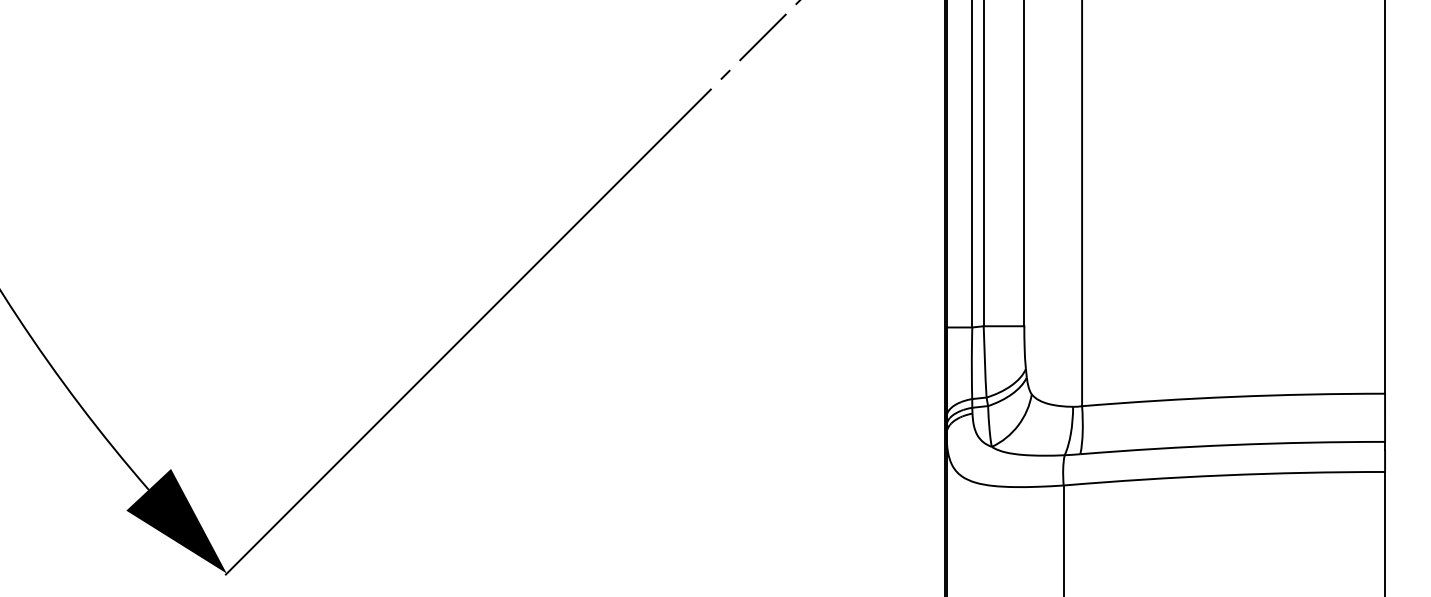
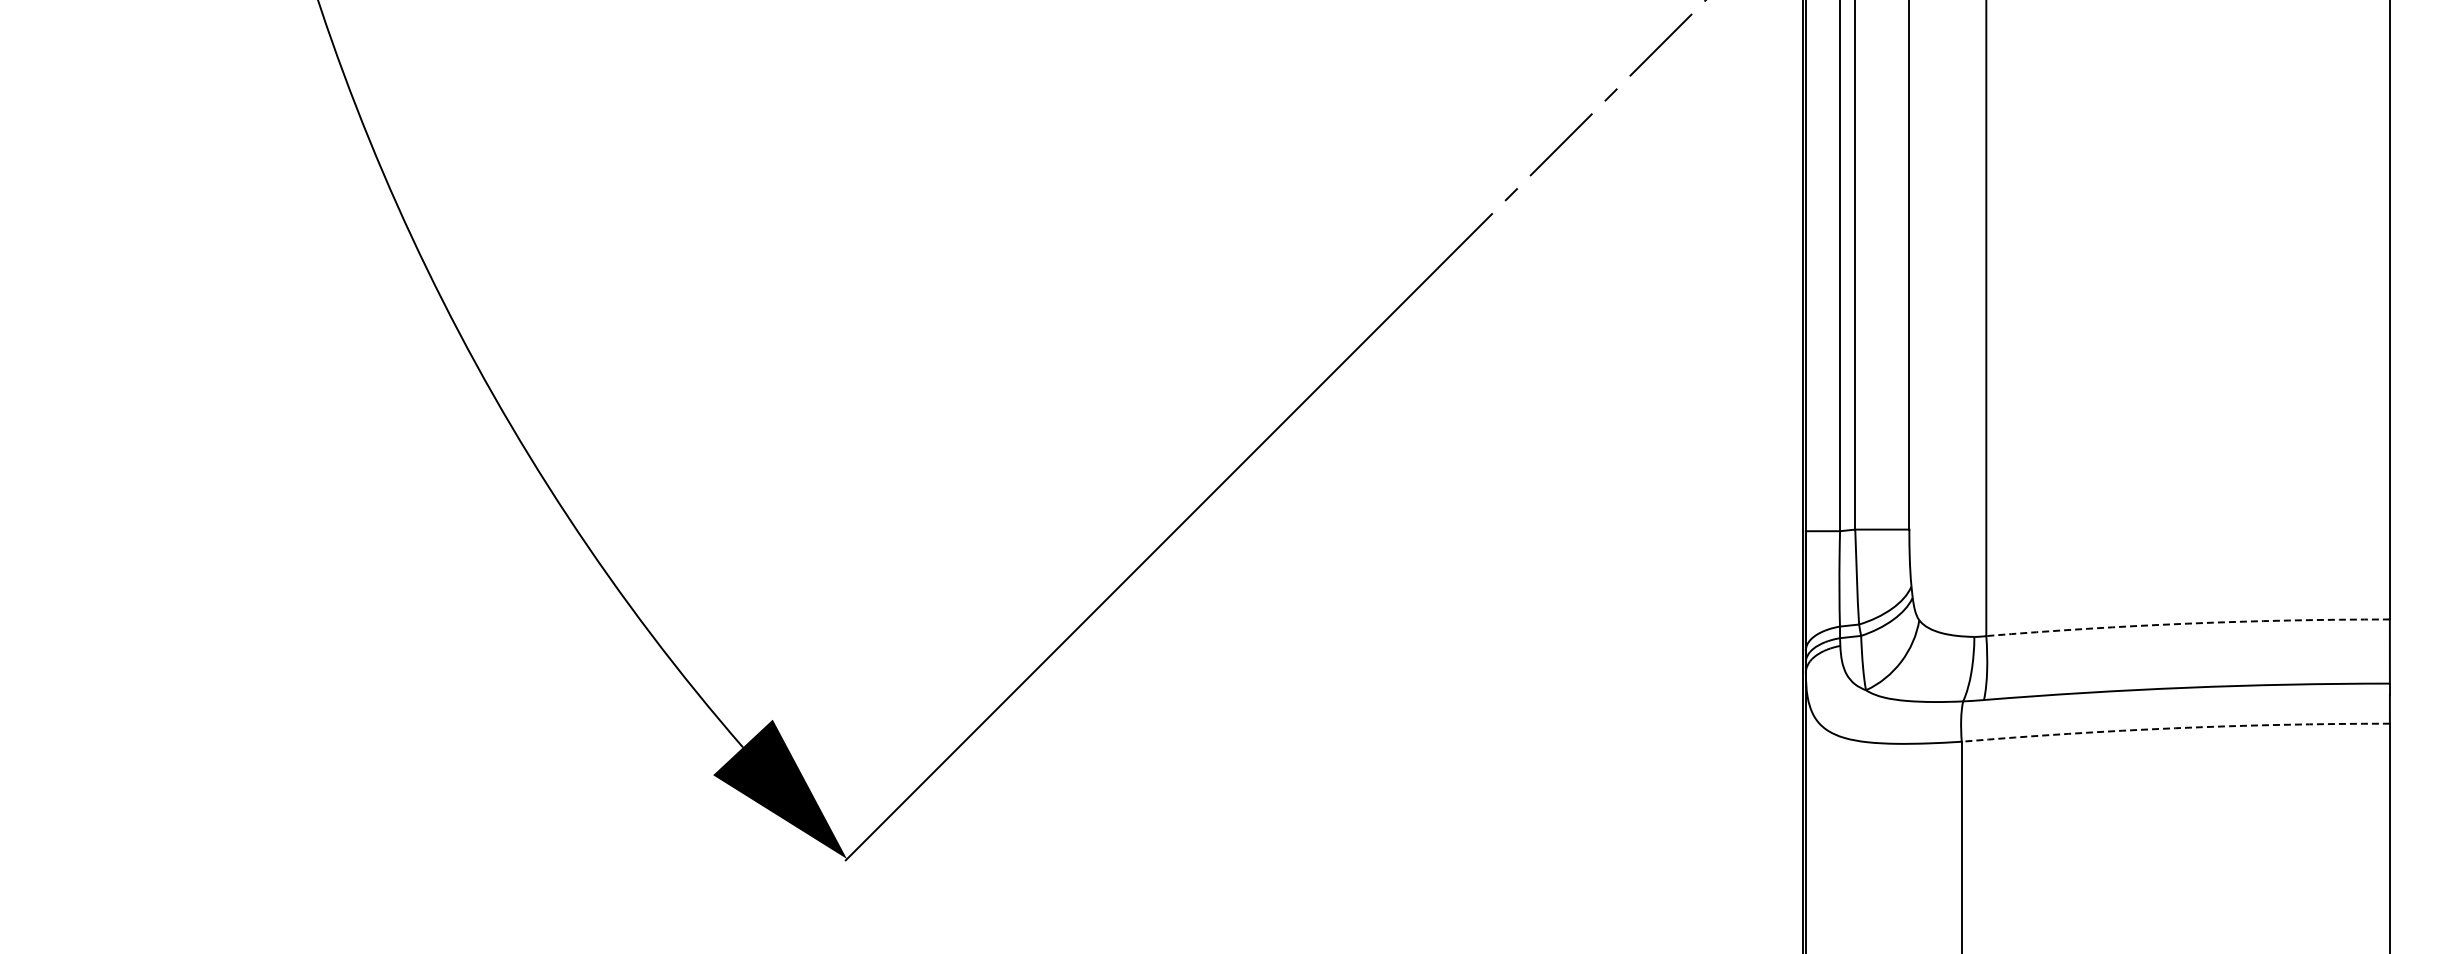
arc: (1233, 396) -> (2187, 623), solid -> dashed
arc: (1224, 475) -> (2175, 728), solid -> dashed

